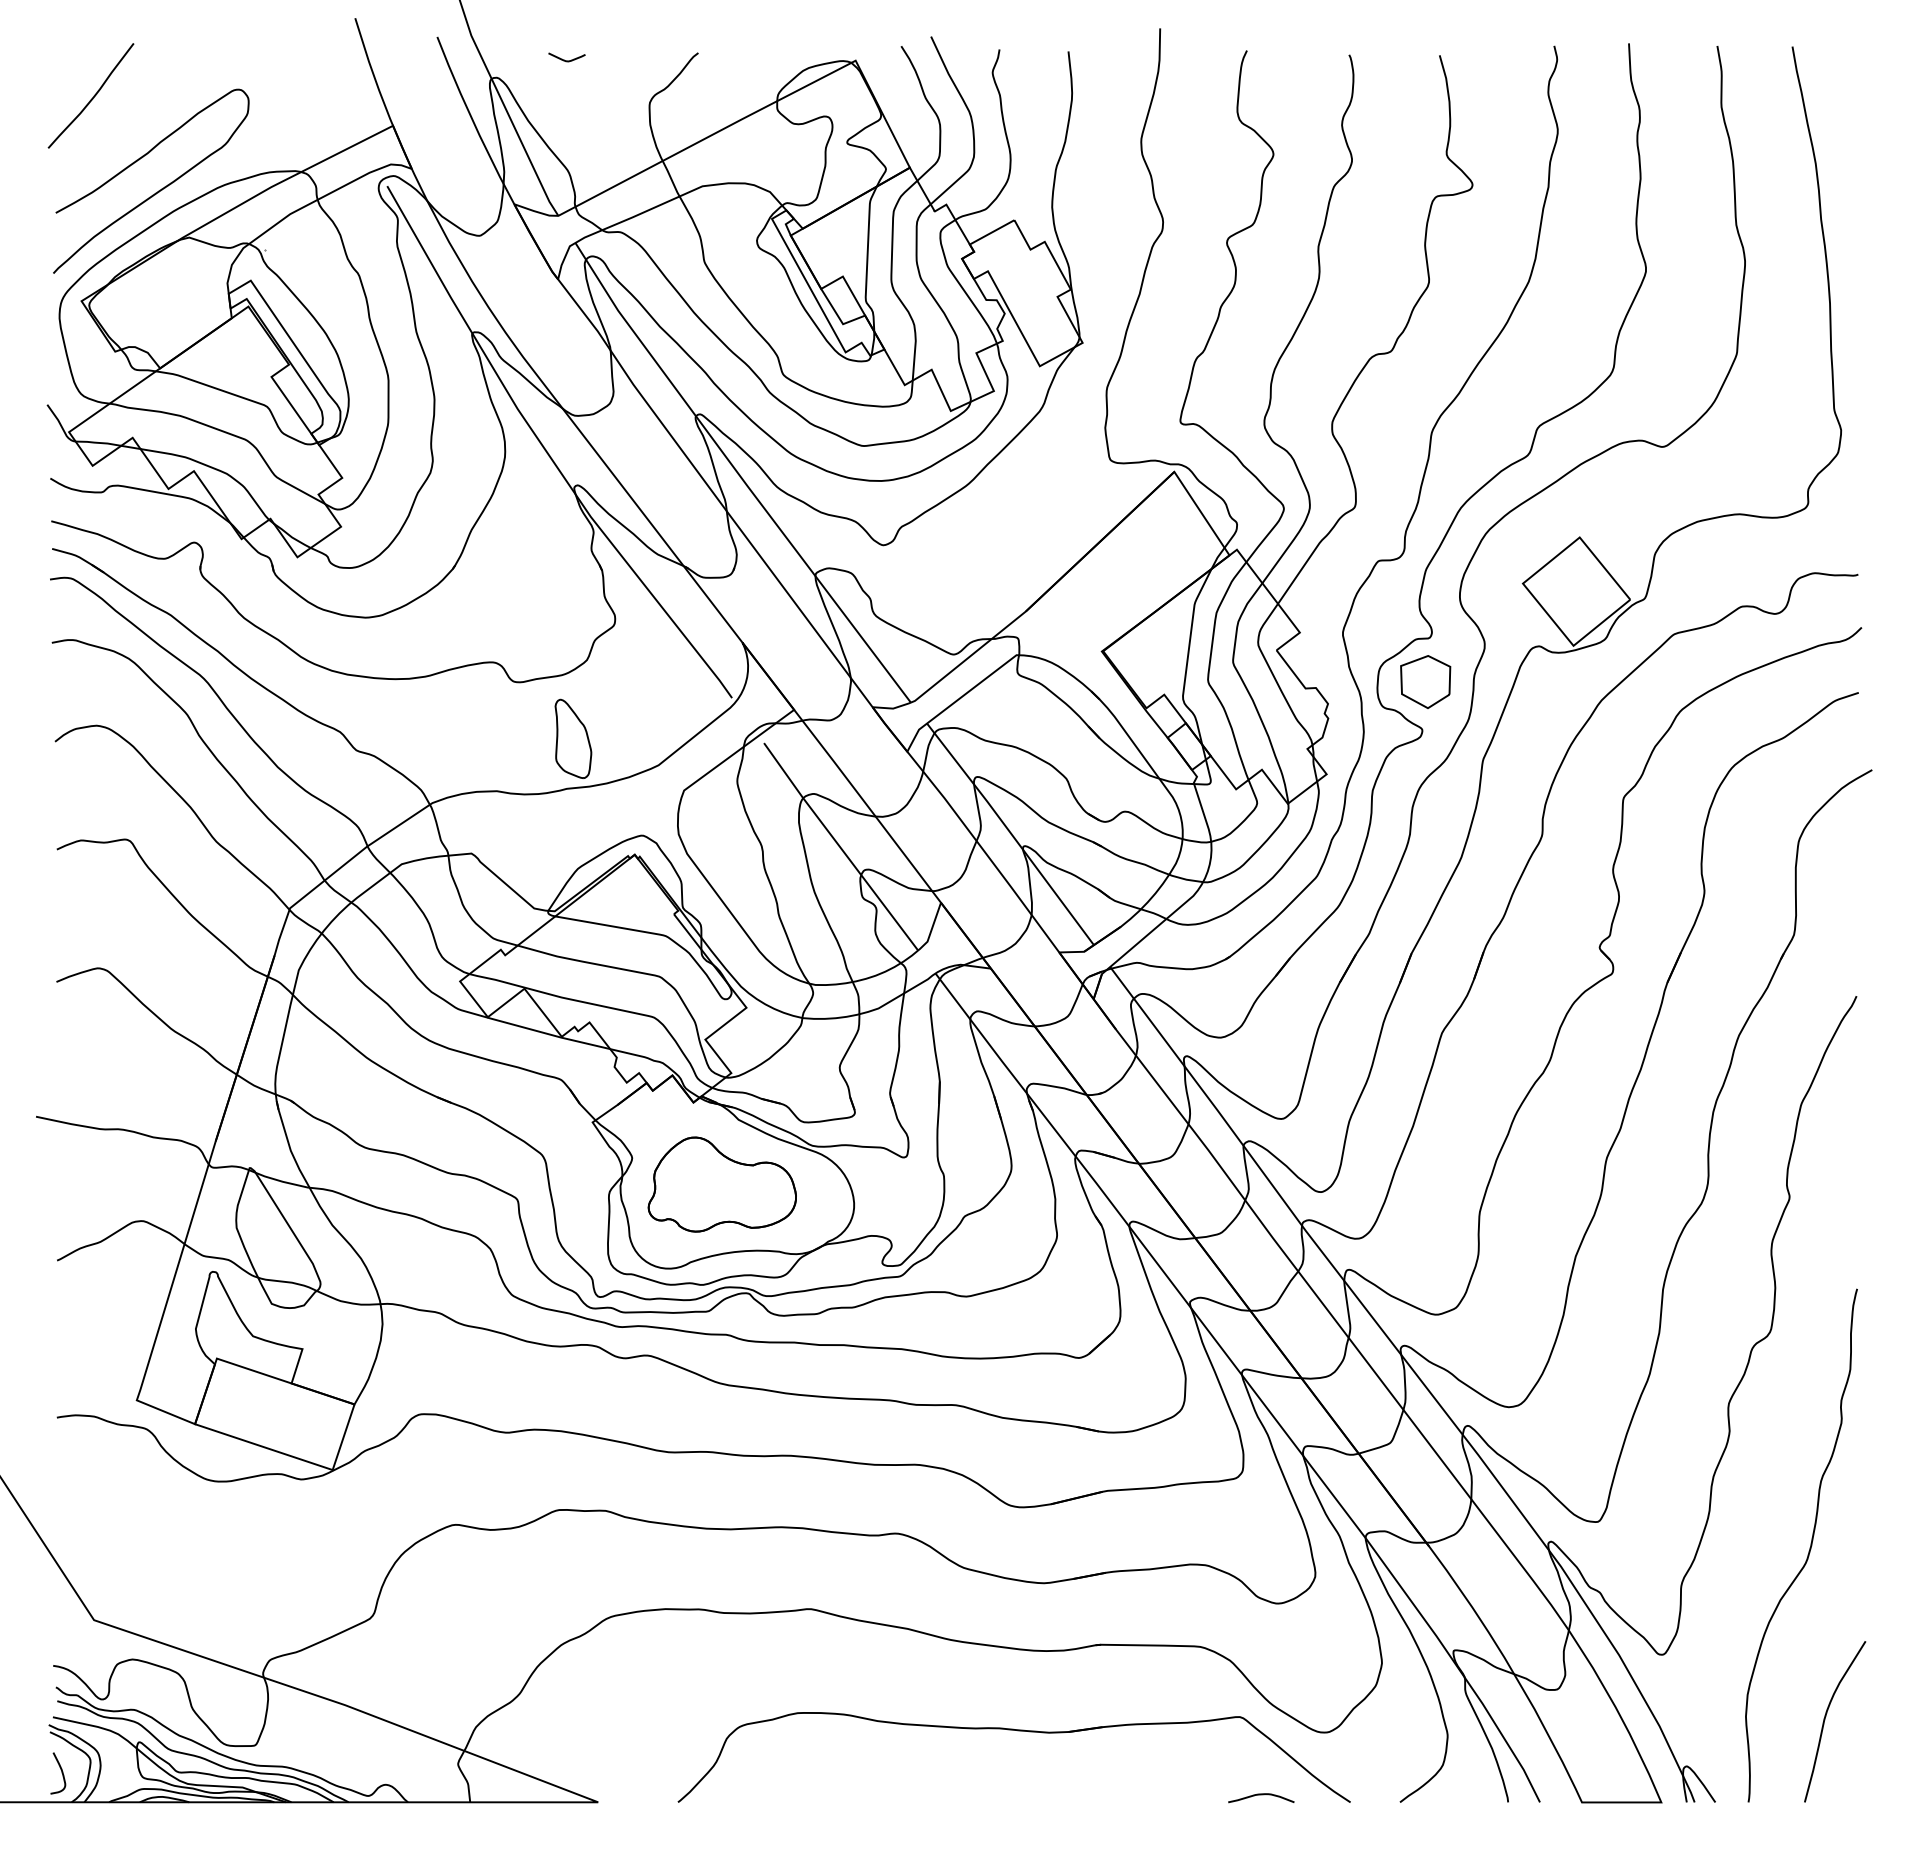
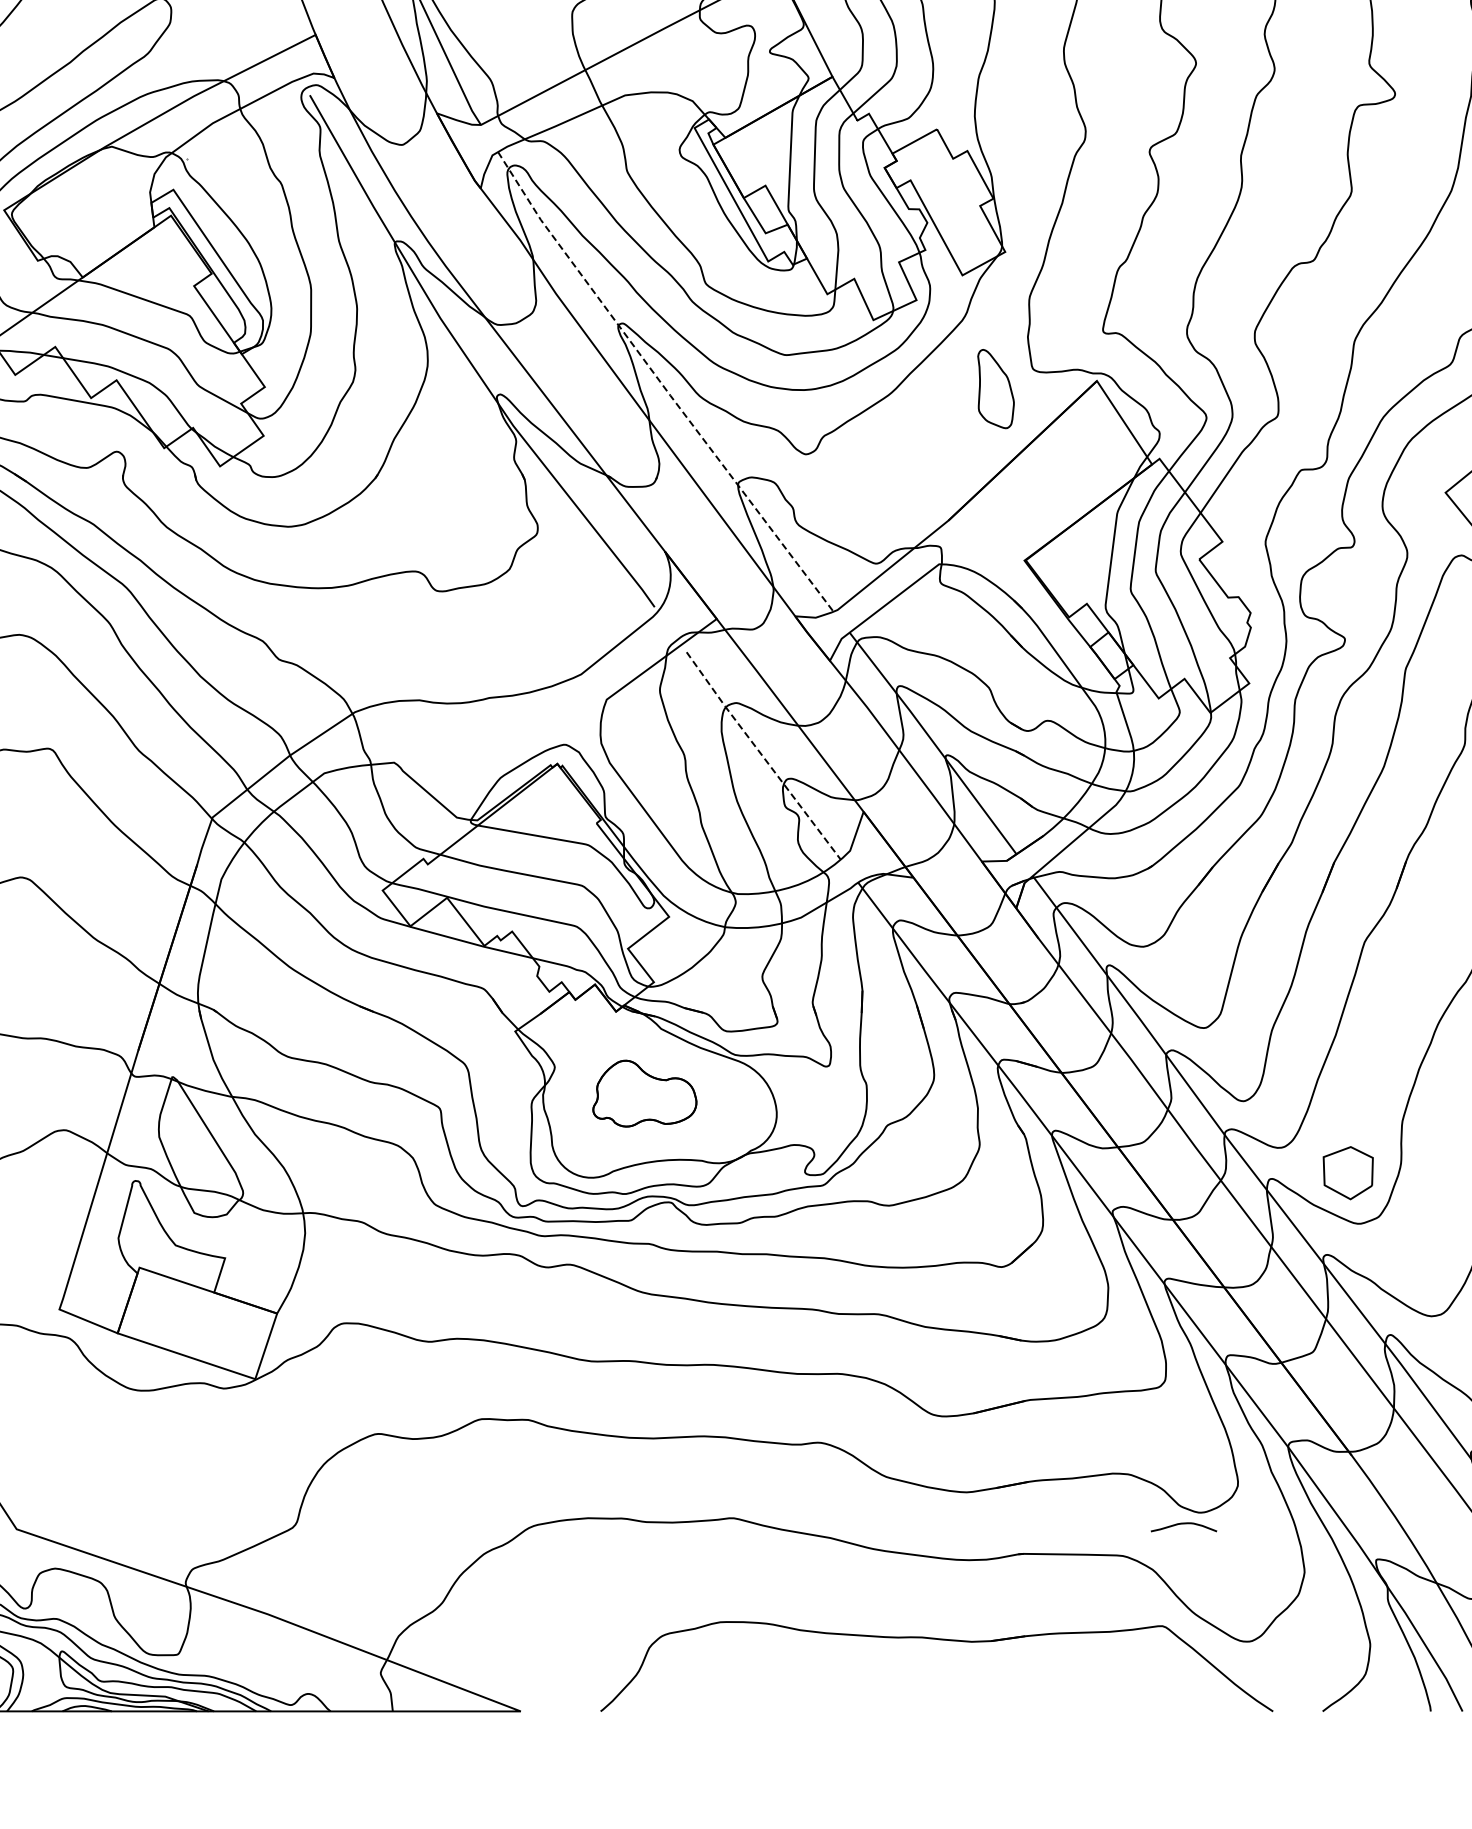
line: (739, 475) -> (662, 384), solid -> dashed
part: (1425, 681) -> (1348, 1172), moved
part: (573, 738) -> (996, 388), moved
line: (839, 846) -> (762, 755), solid -> dashed
part: (721, 1184) -> (644, 1093), size x0.7
curve: (1261, 1795) -> (1184, 1524), moved

